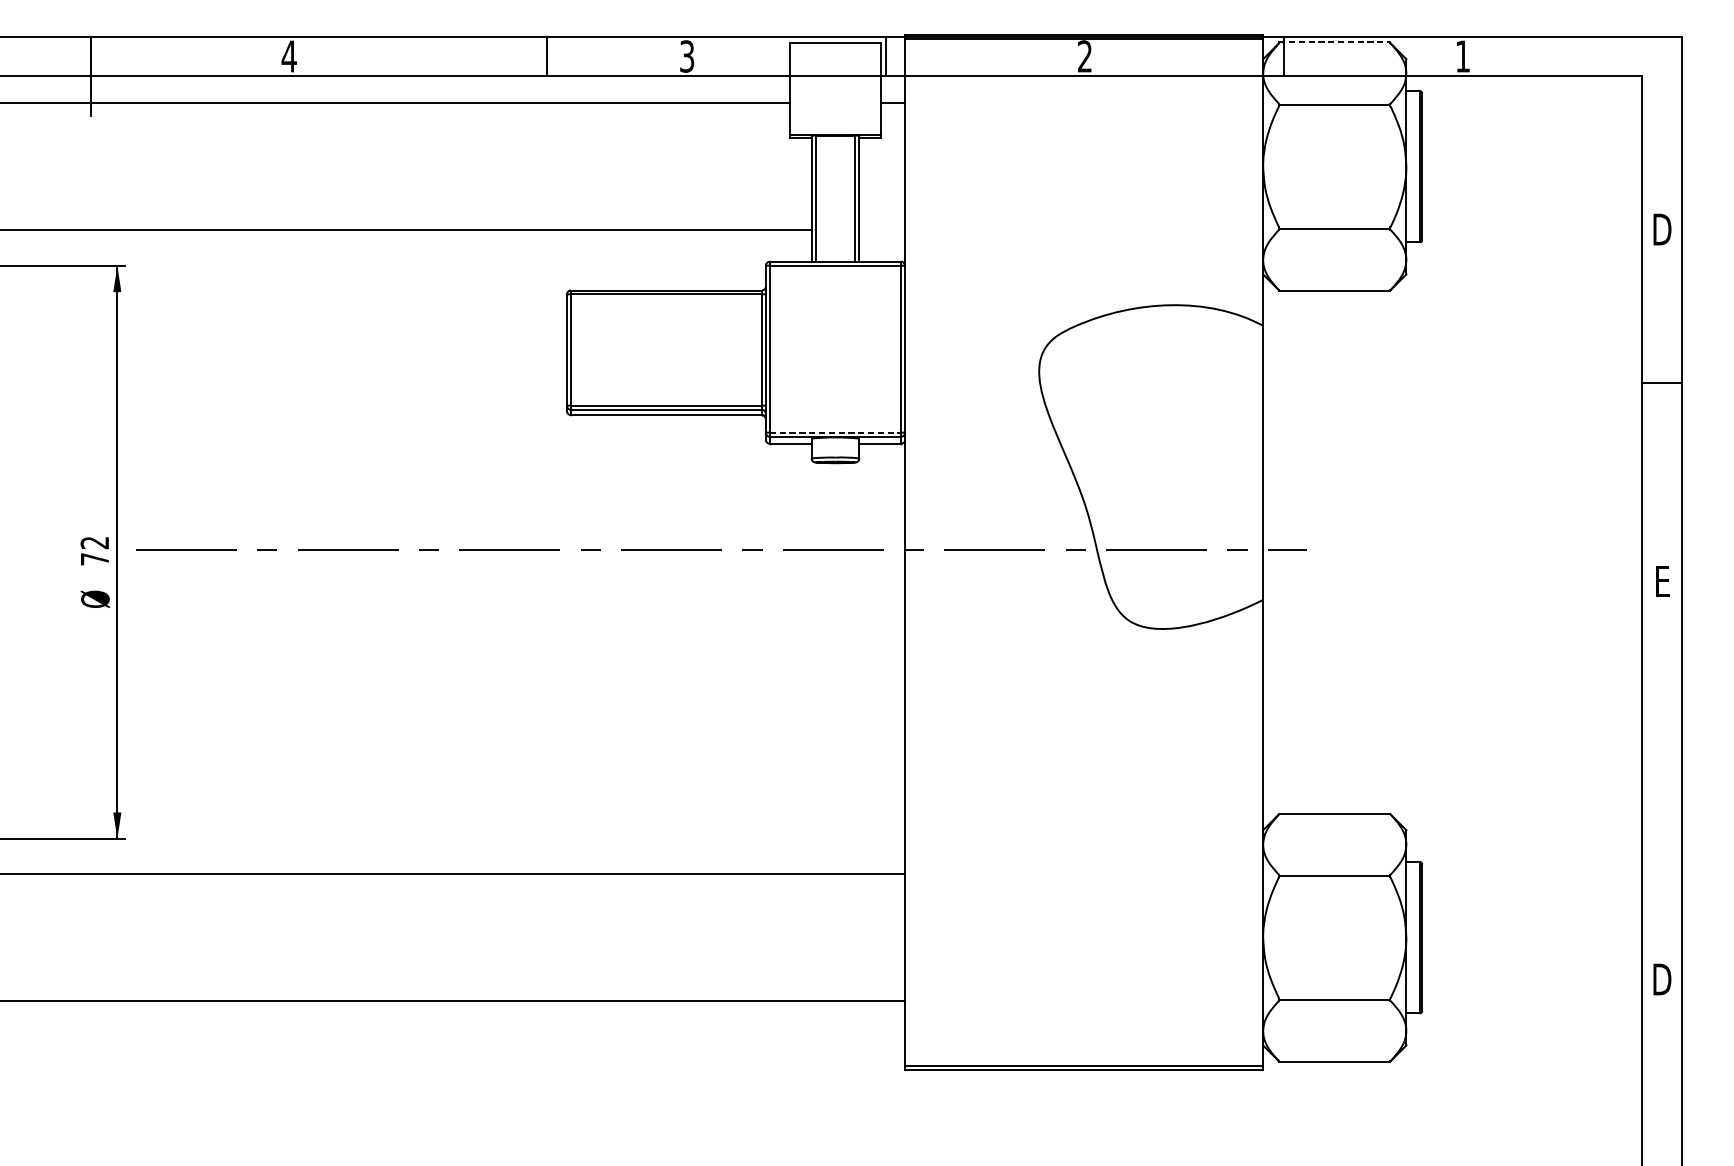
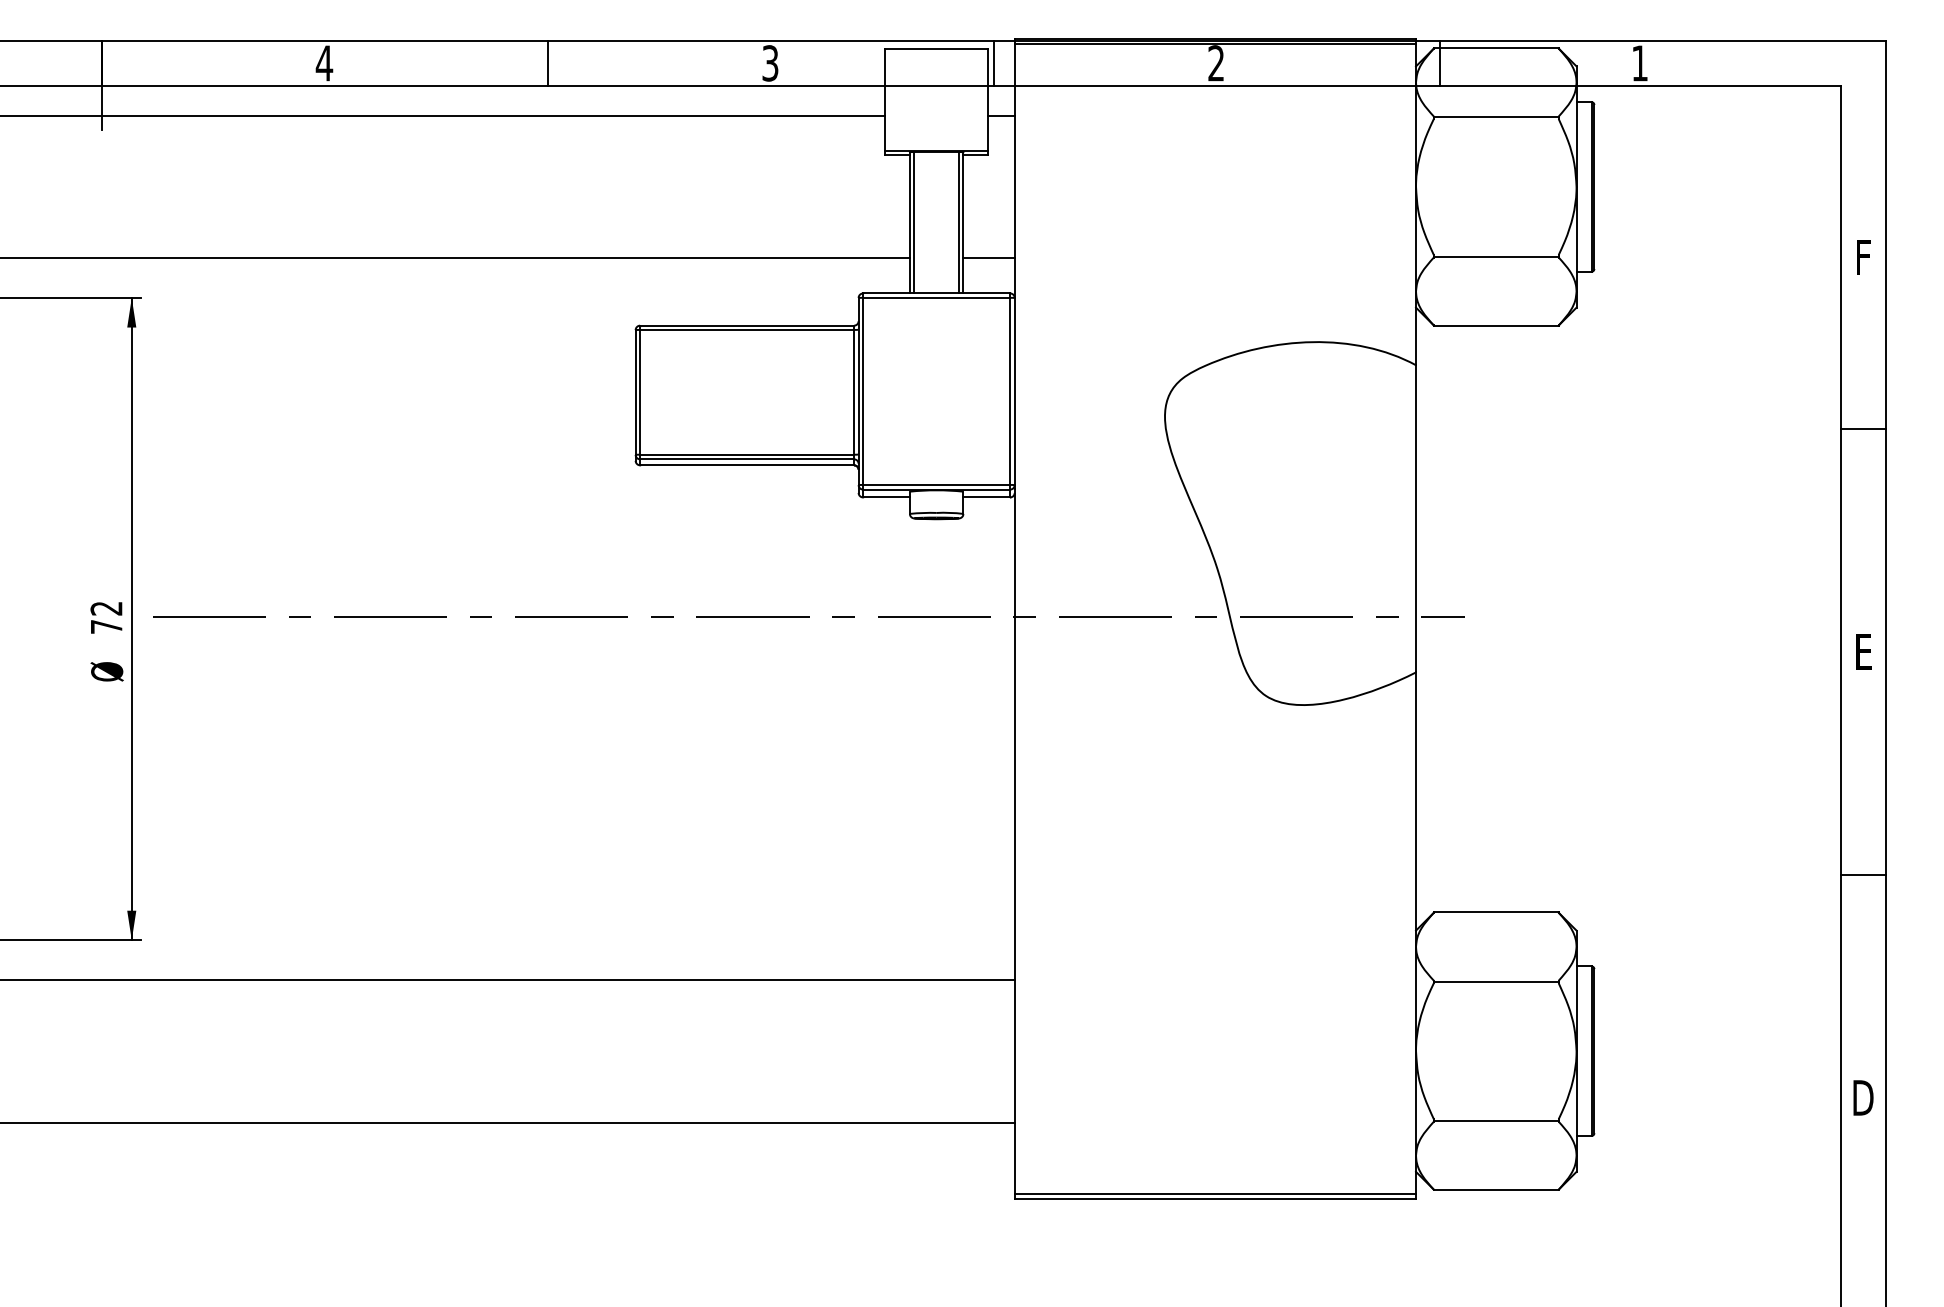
line: (1334, 42) -> (1496, 47), dashed -> solid
line: (546, 55) -> (547, 62), moved
text: (1662, 229) -> (1863, 257), D -> F
line: (881, 230) -> (988, 258), added
line: (835, 432) -> (936, 484), dashed -> solid
line: (1662, 780) -> (1863, 874), added

